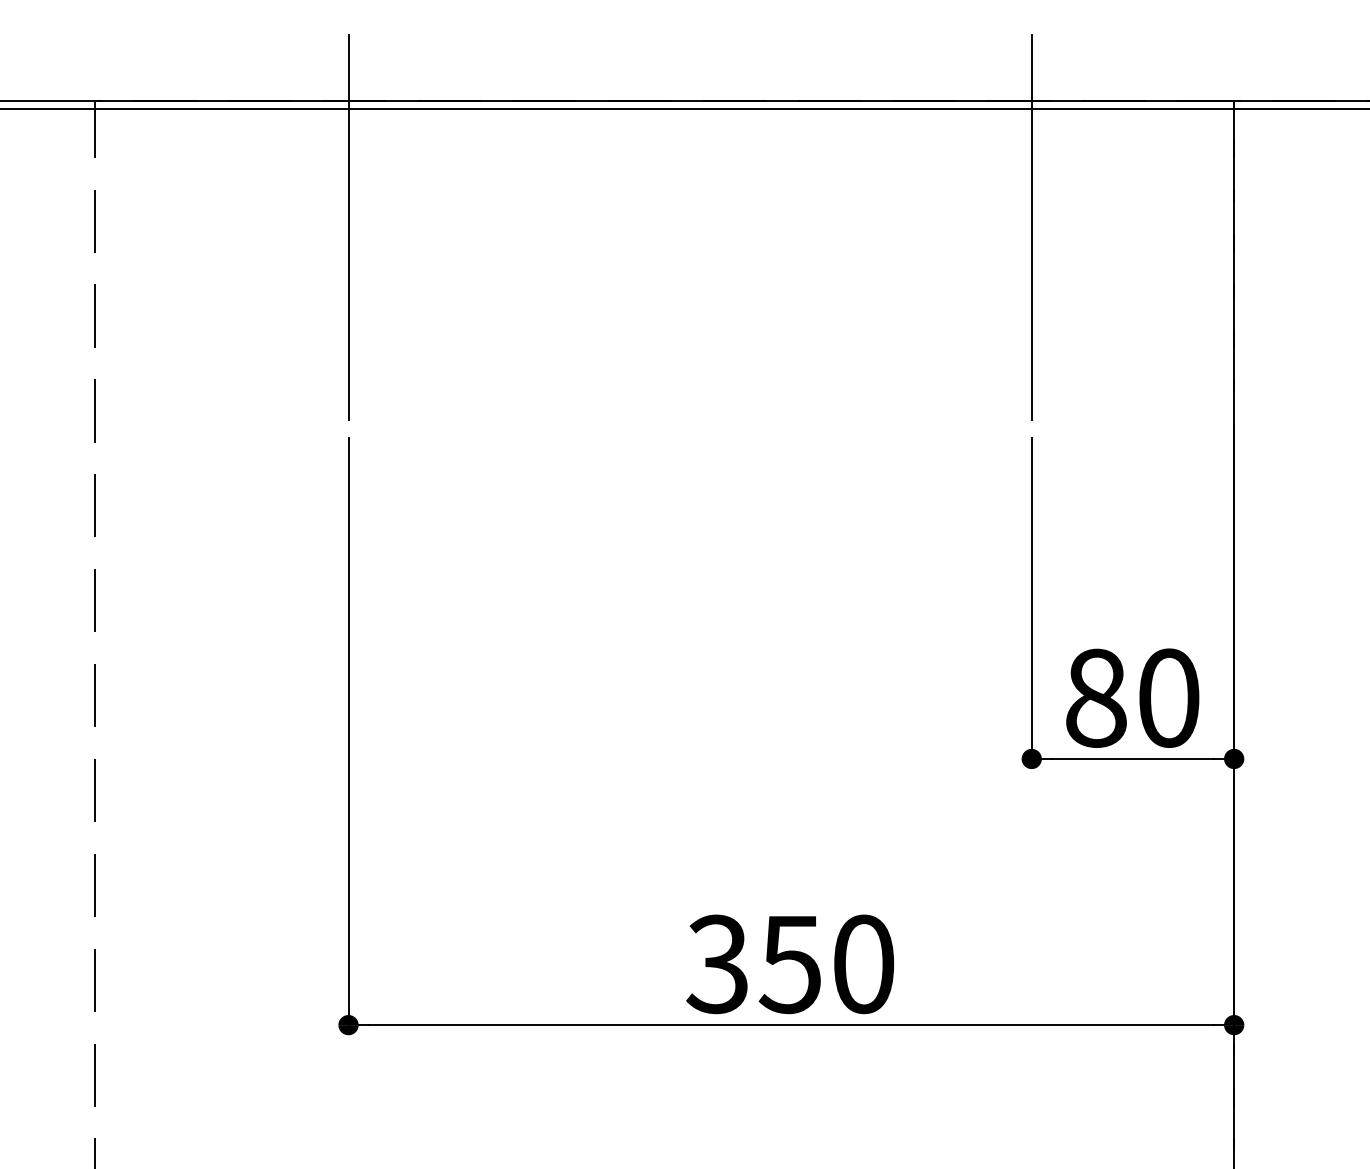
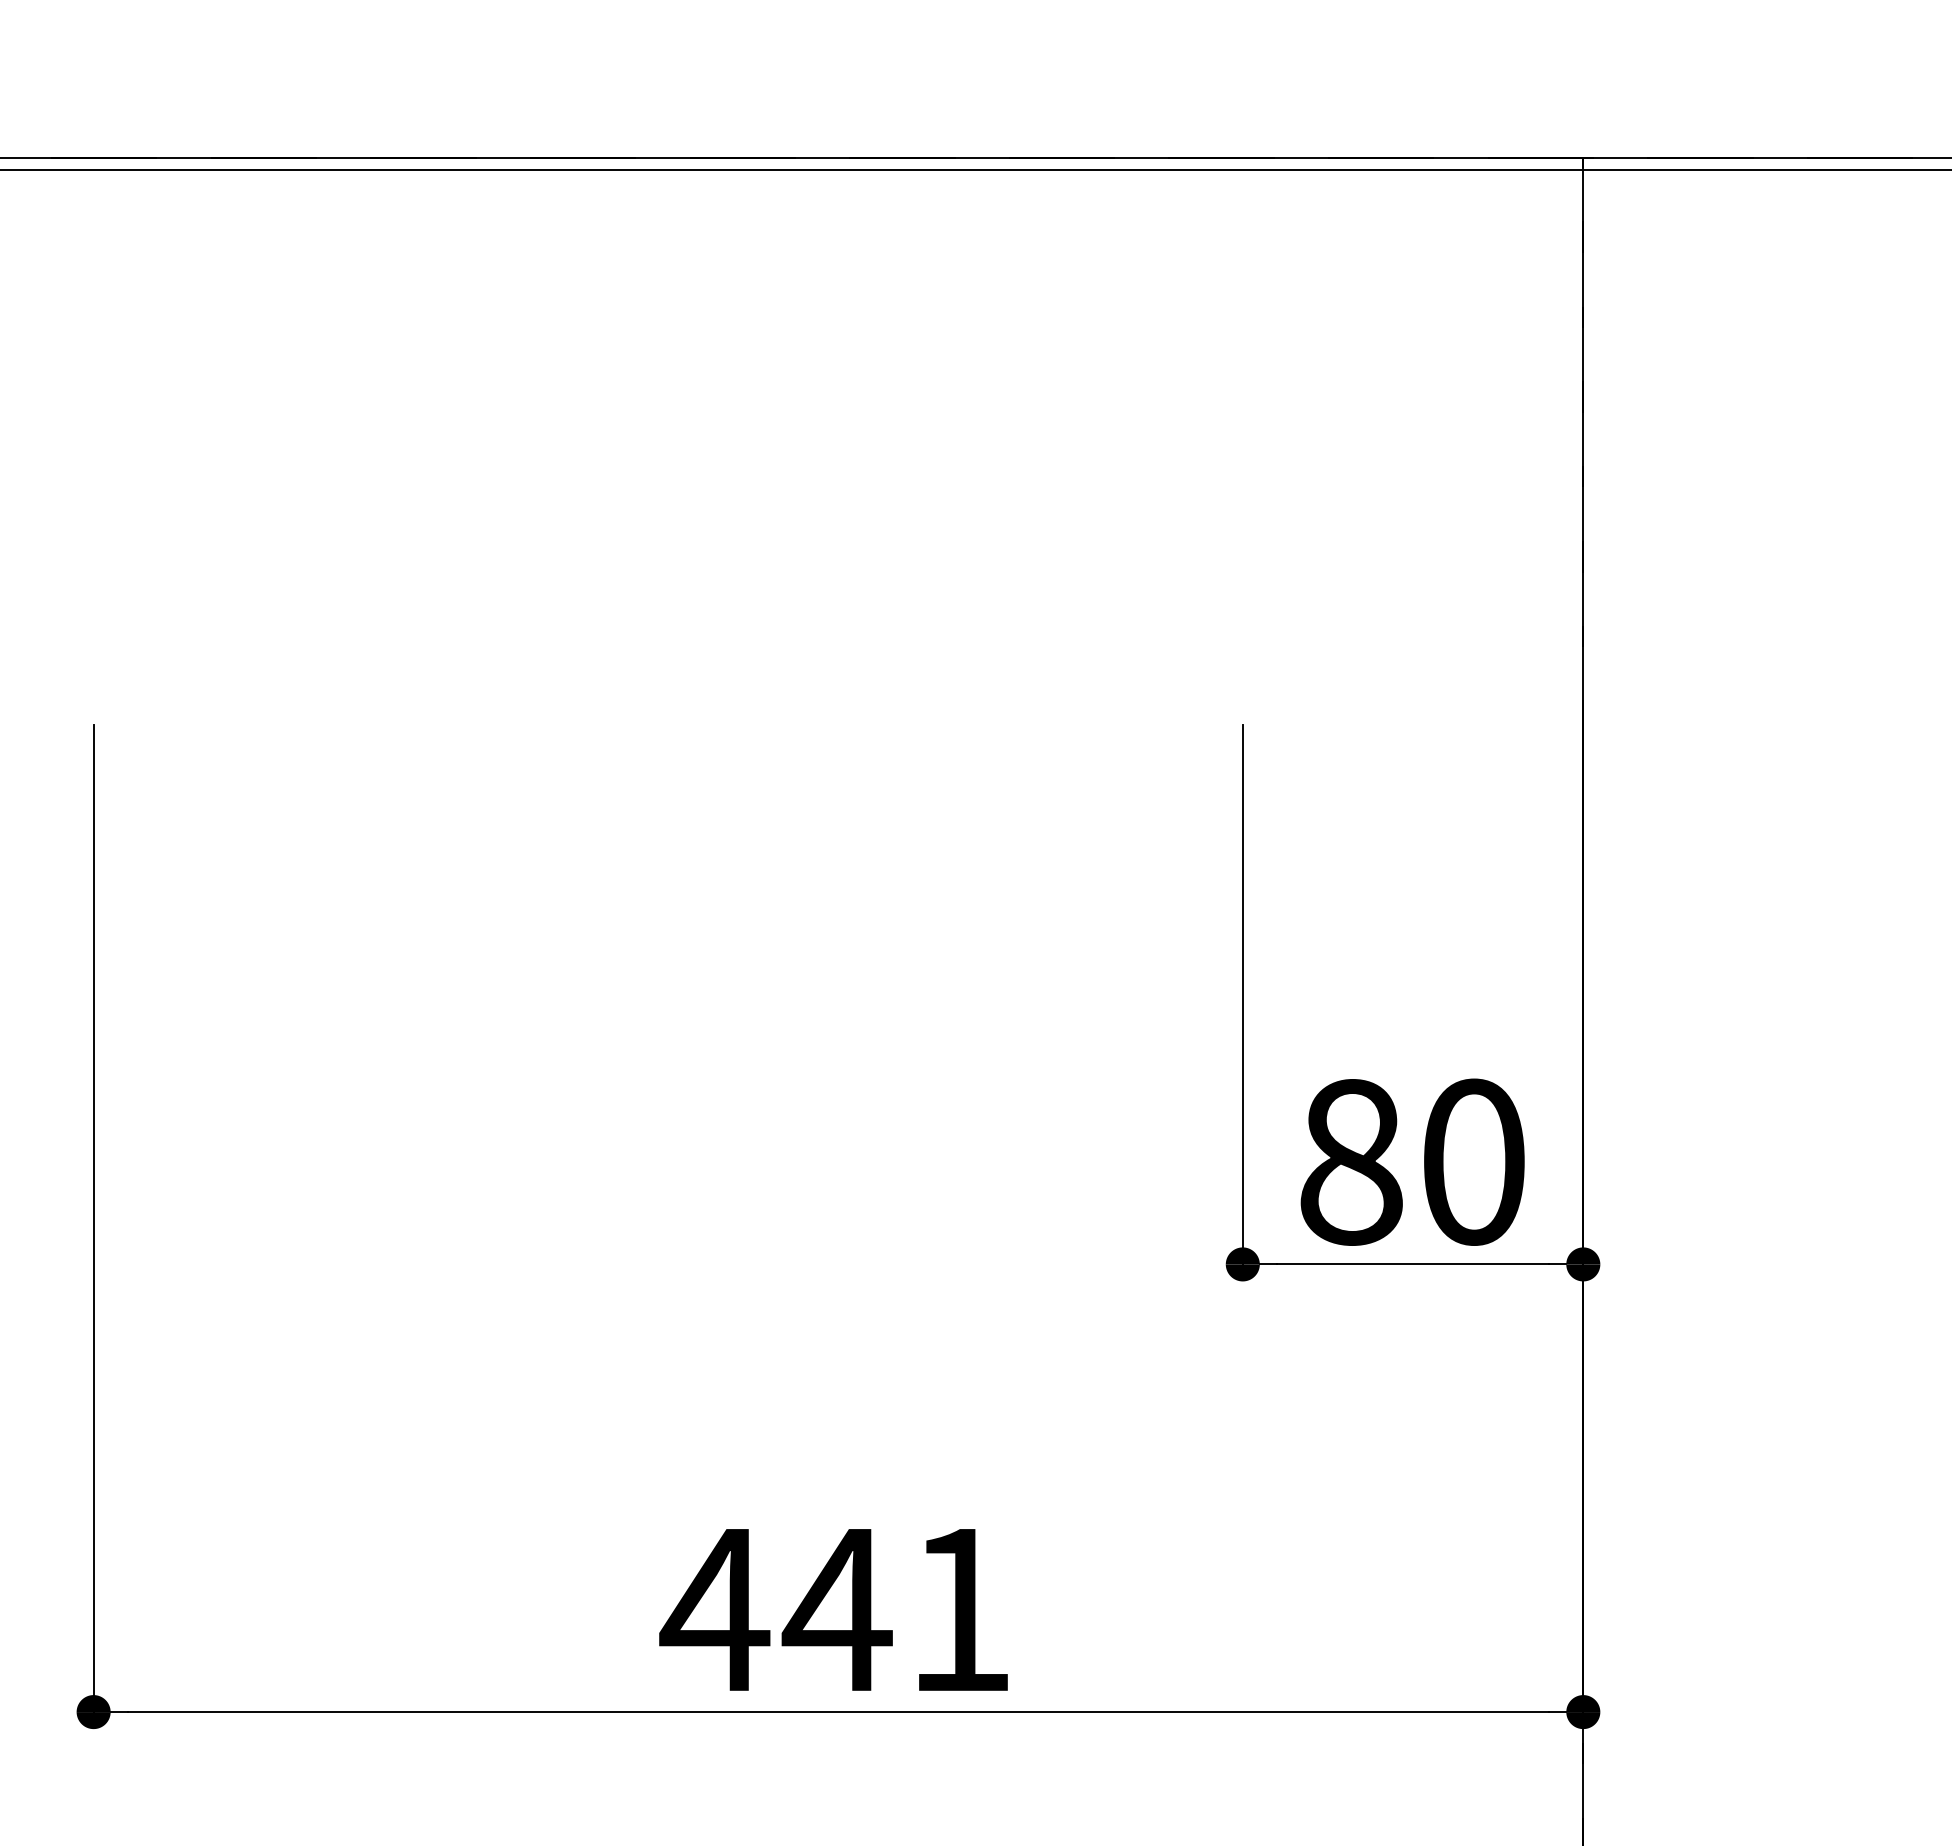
line: (348, 226) -> (93, 368), removed
line: (1031, 226) -> (1242, 368), removed
text: (789, 964) -> (835, 1610), 350 -> 441

